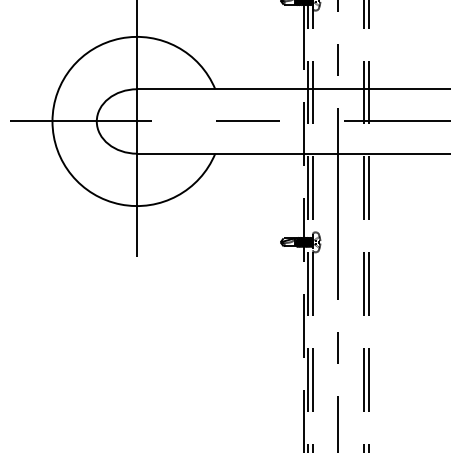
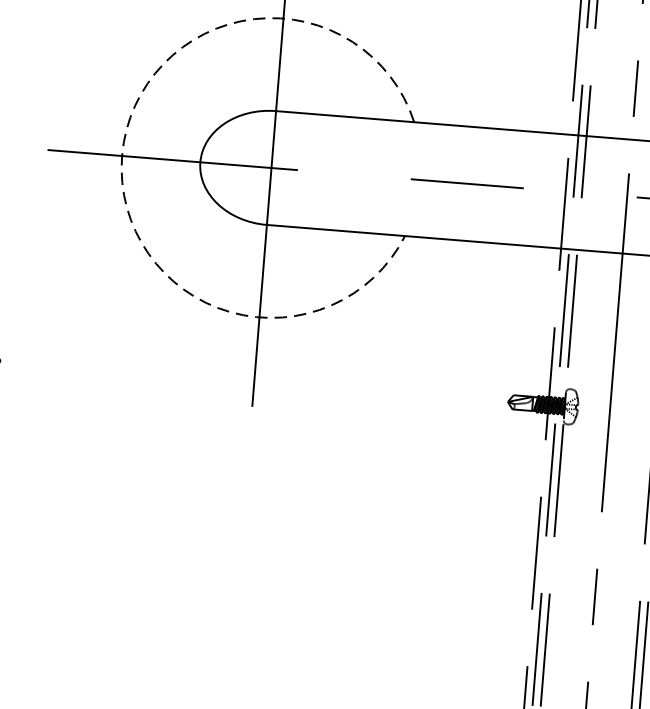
arc: (52, 121) -> (122, 156), solid -> dashed

